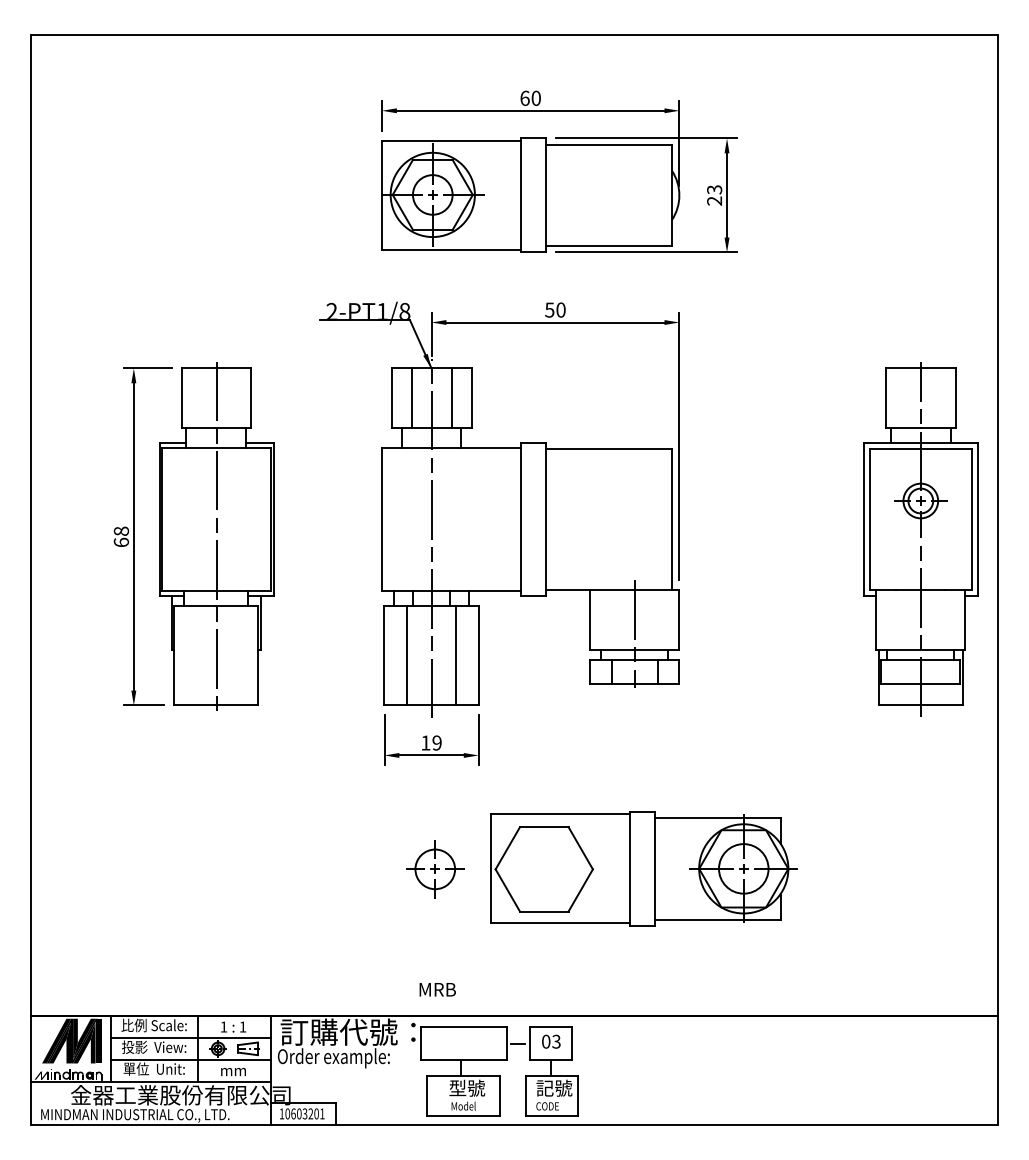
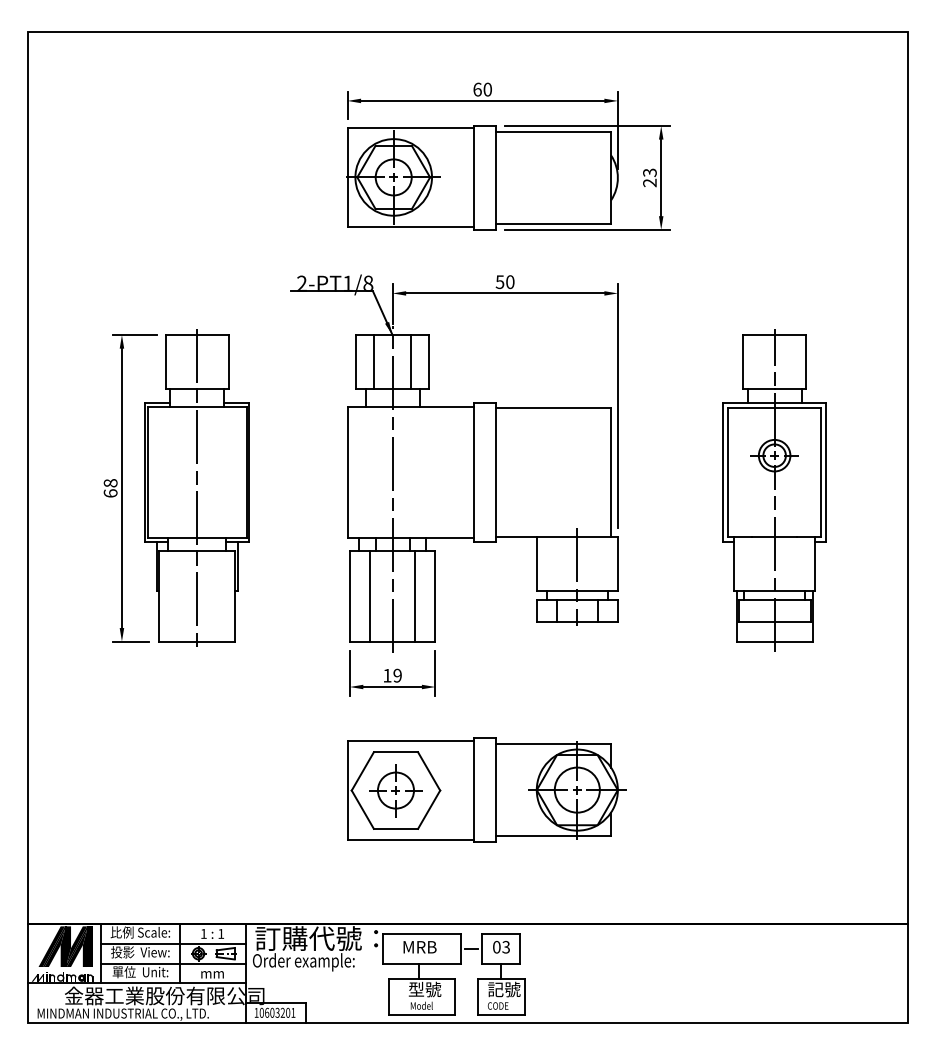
part: (920, 539) -> (774, 490), moved
part: (643, 868) -> (486, 789), moved
text: (437, 989) -> (419, 947), moved

